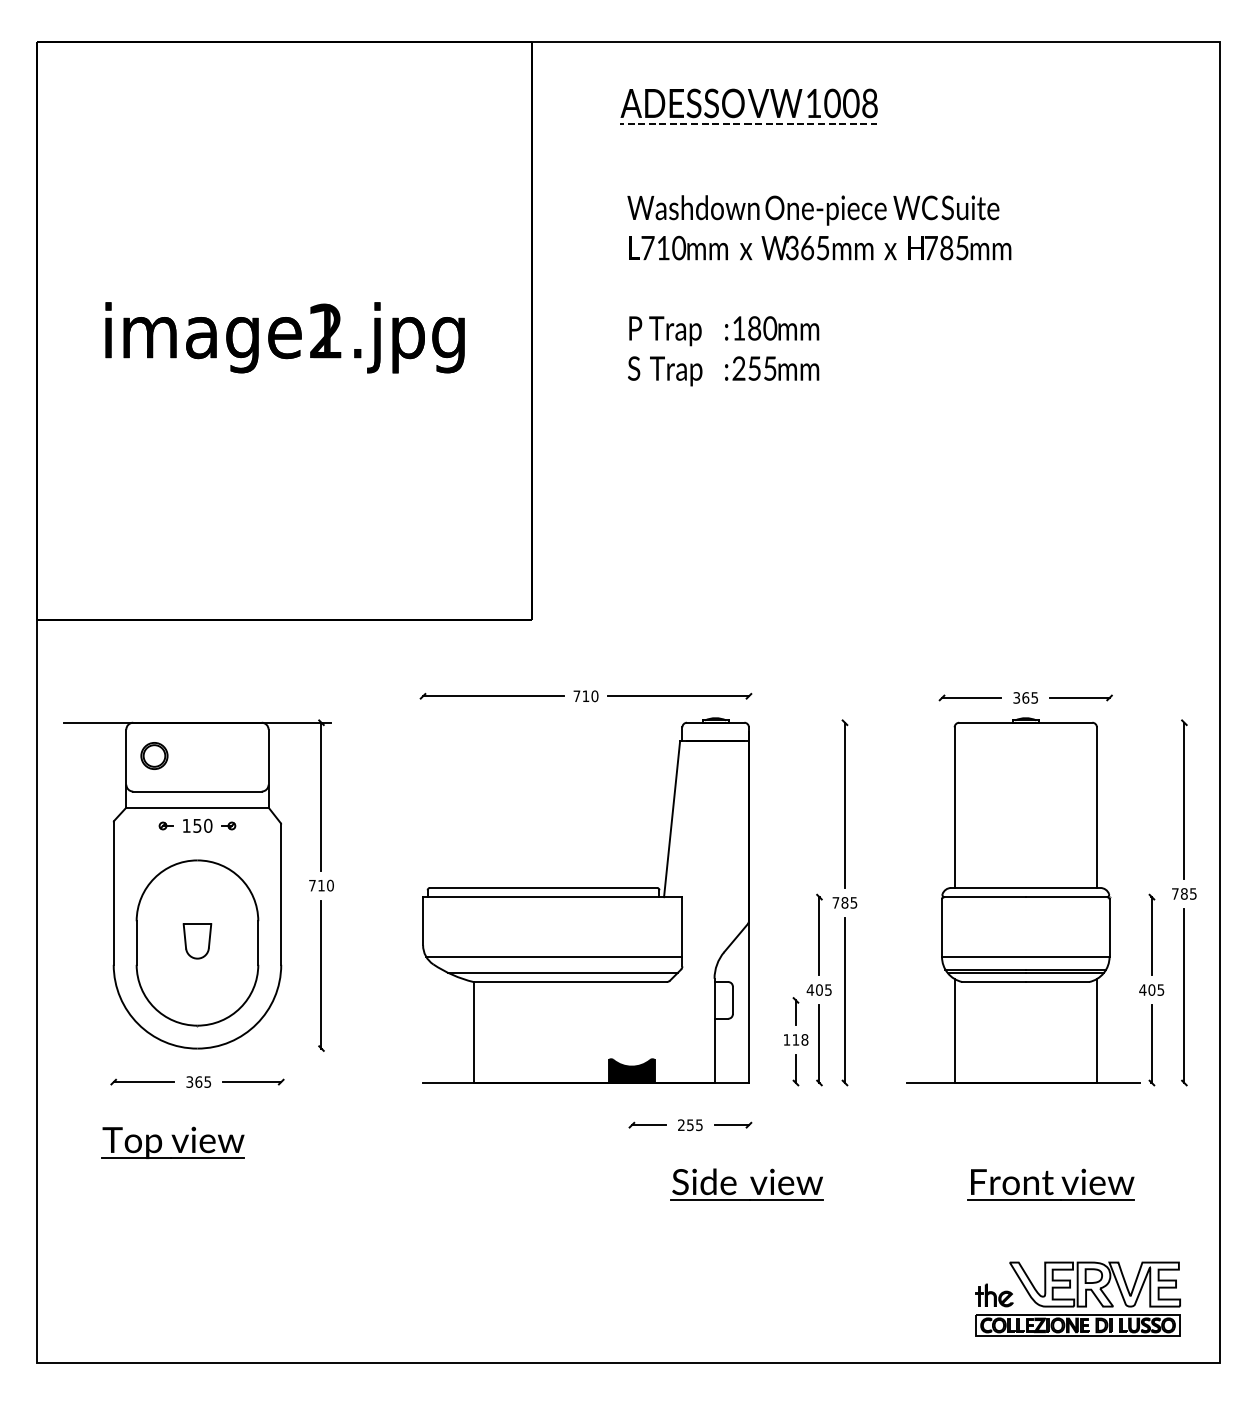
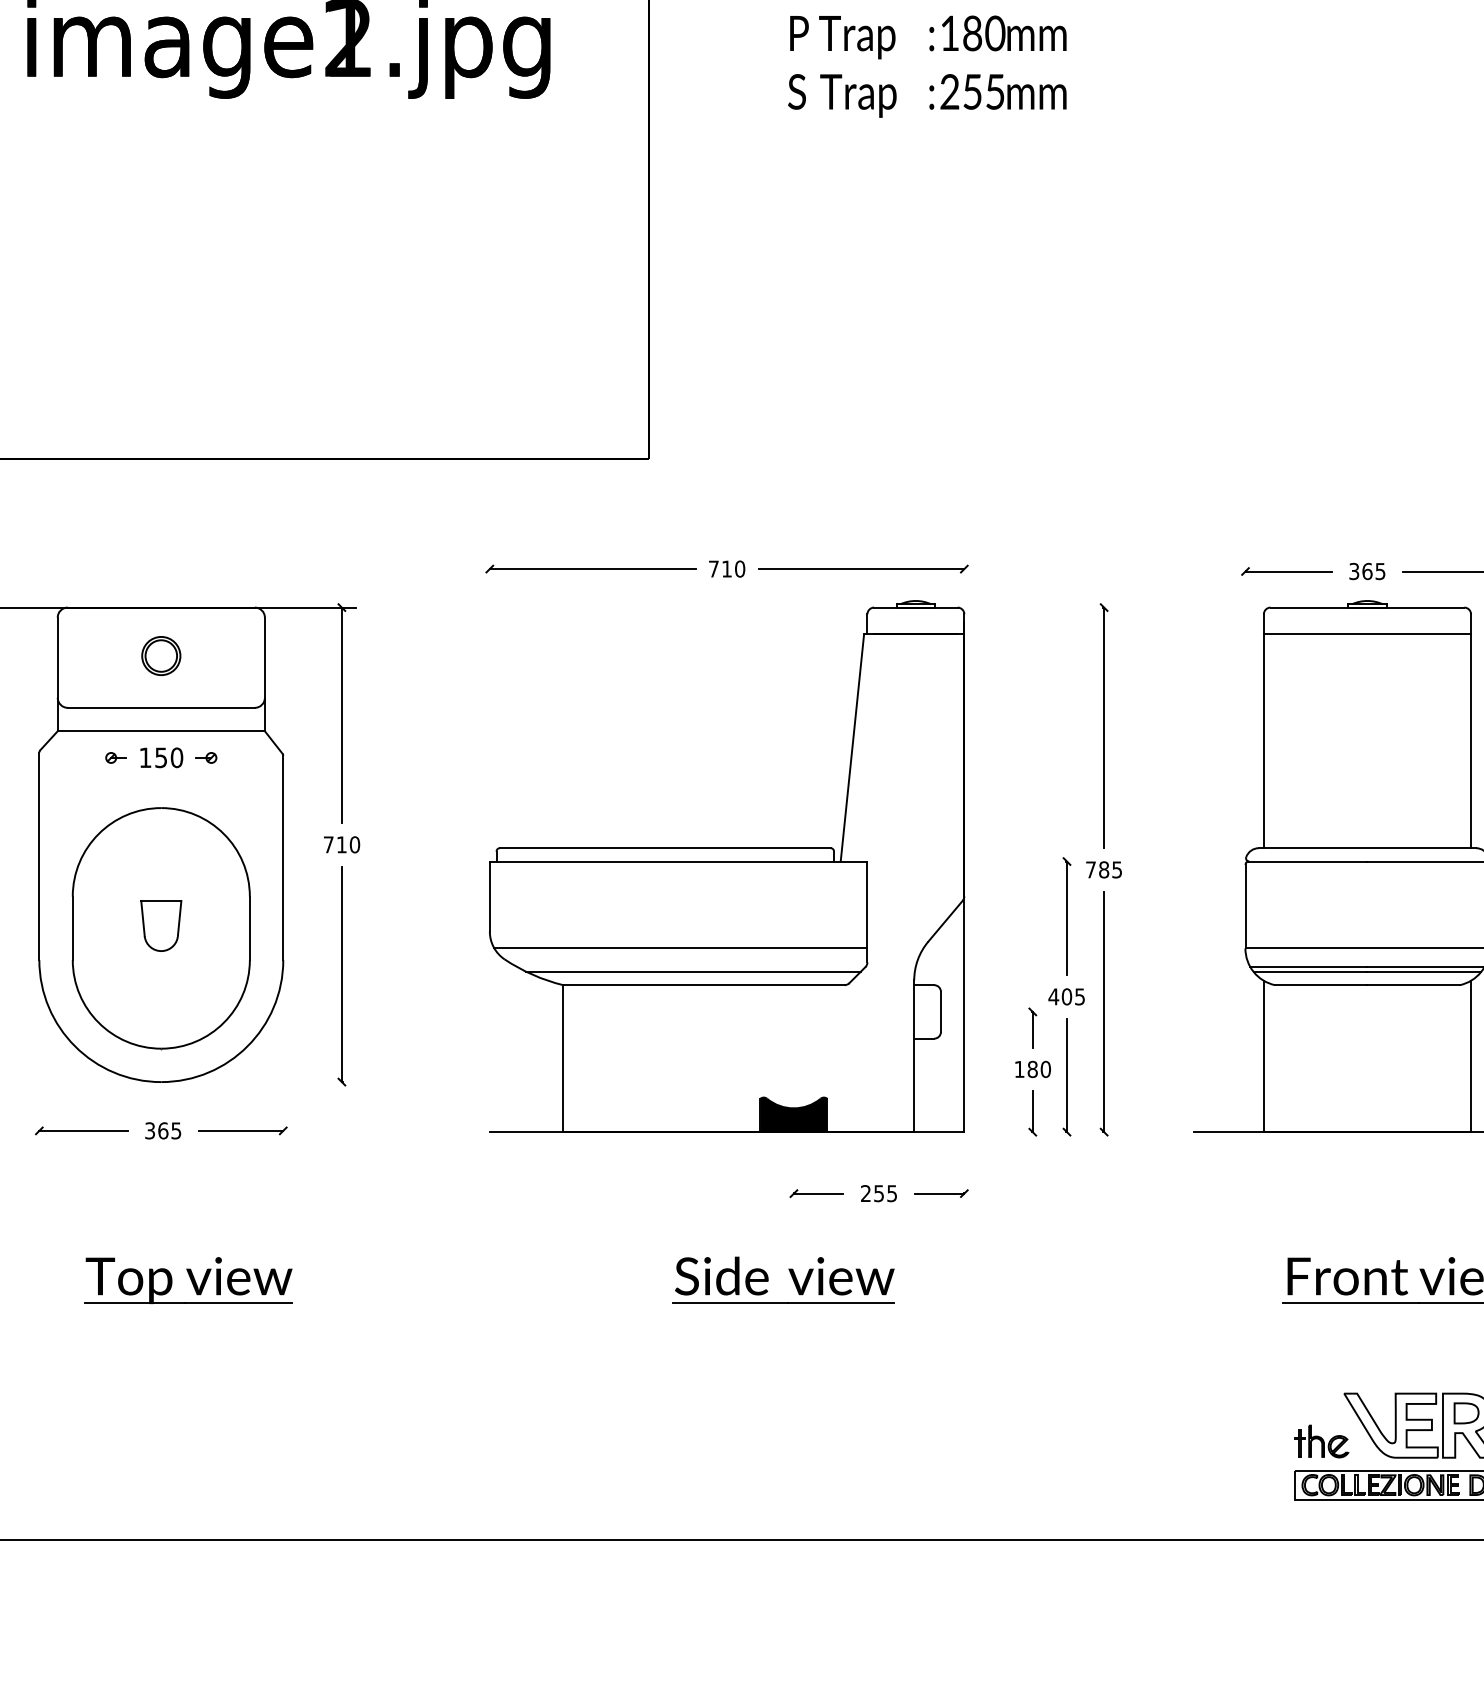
line: (1025, 741) -> (1367, 634), added
part: (154, 755) -> (161, 655), moved
text: (800, 1039) -> (1039, 1068), 118 -> 180
part: (172, 1142) -> (187, 1279), moved
part: (752, 1183) -> (791, 1278), moved

